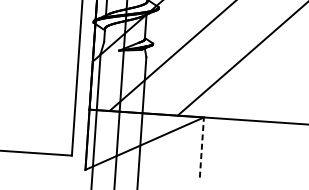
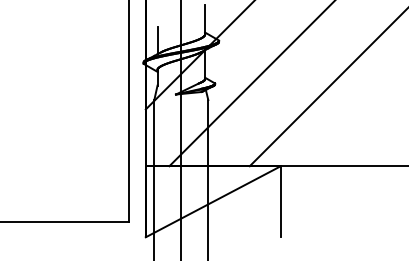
line: (201, 147) -> (280, 201), dashed -> solid

